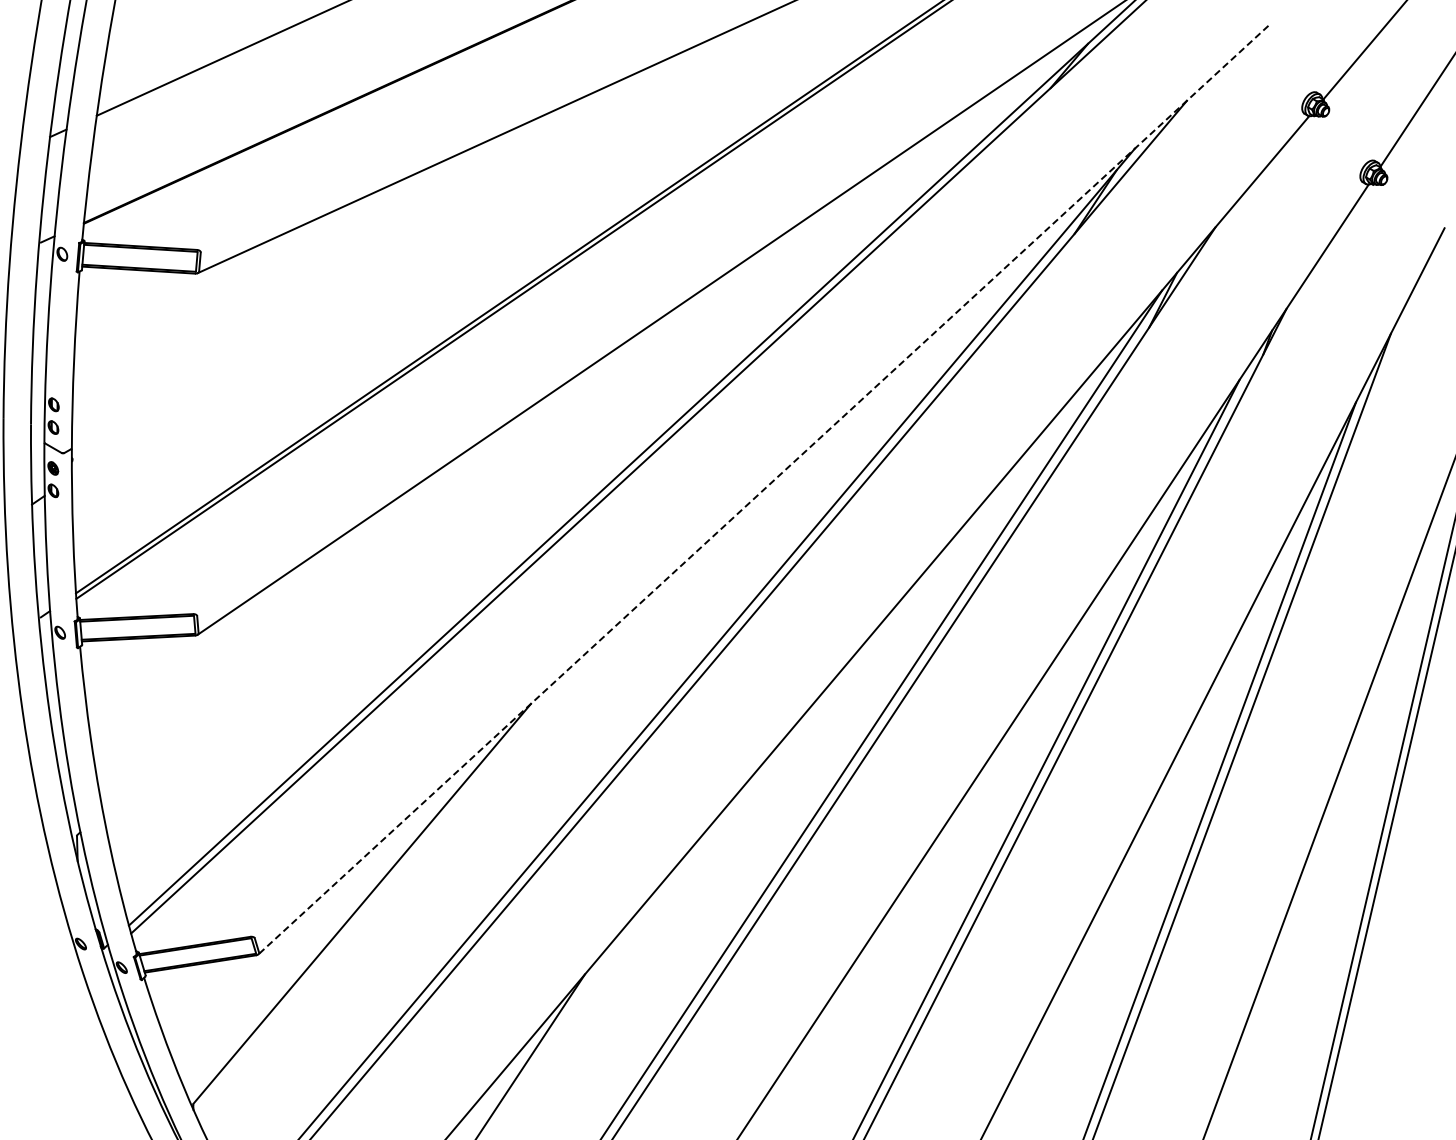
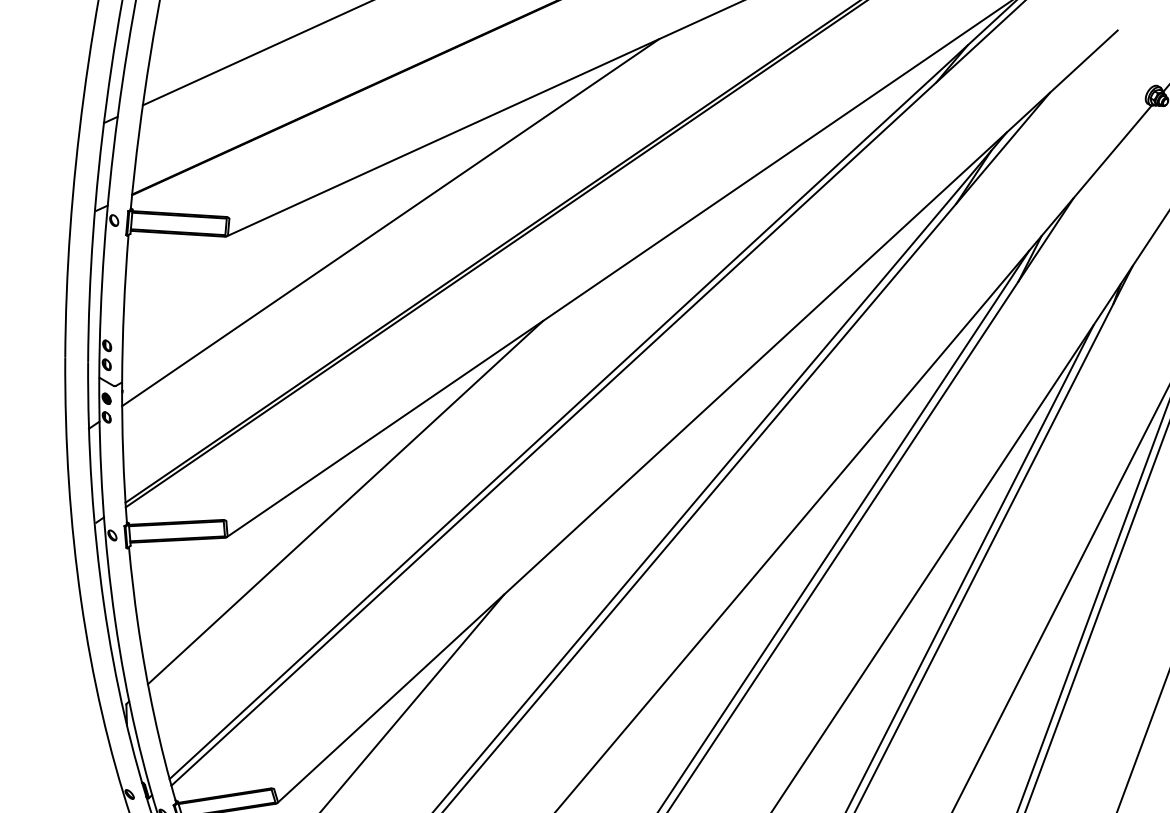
line: (394, 256) -> (390, 222), added
line: (763, 490) -> (697, 417), dashed -> solid
line: (339, 593) -> (344, 502), added

